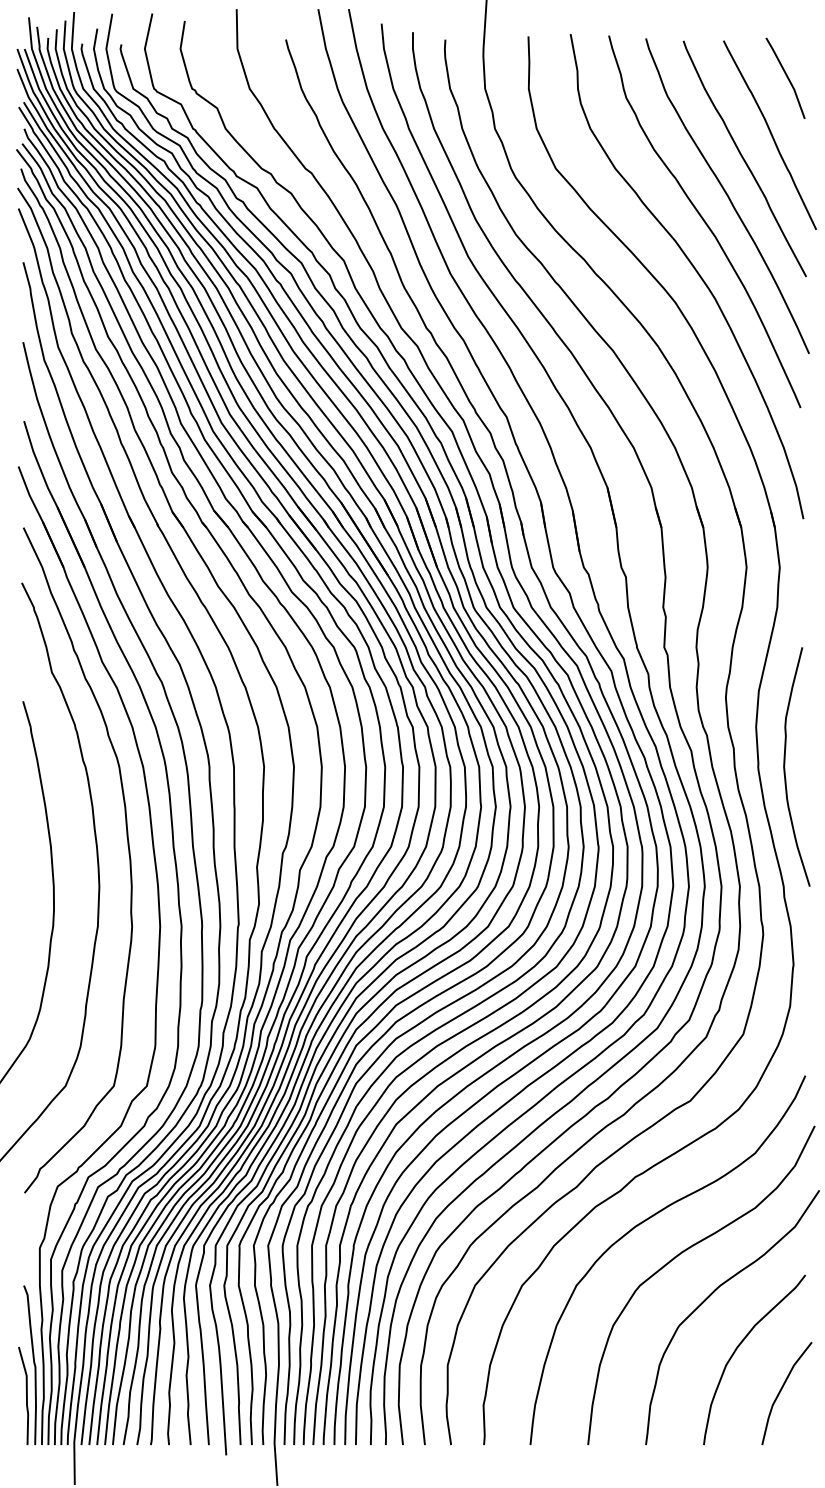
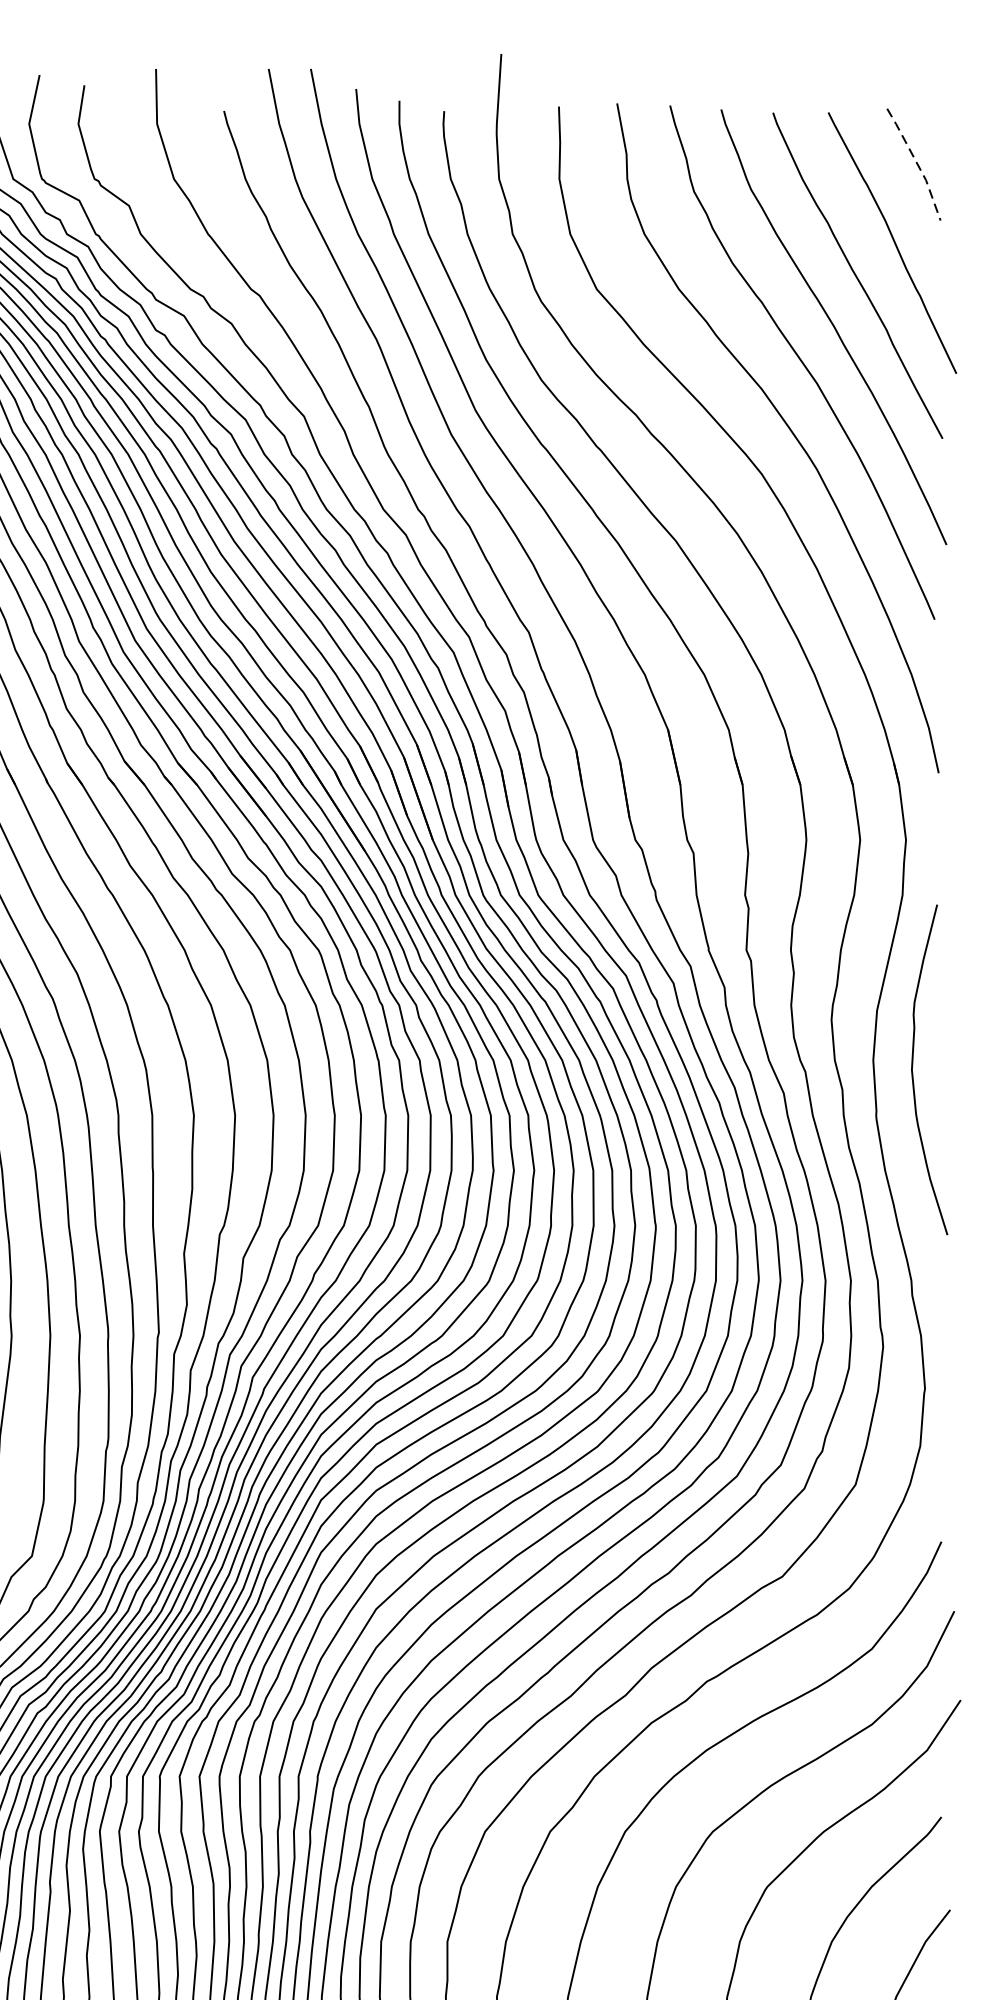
line: (787, 77) -> (916, 163), solid -> dashed
curve: (785, 765) -> (913, 1067), moved

